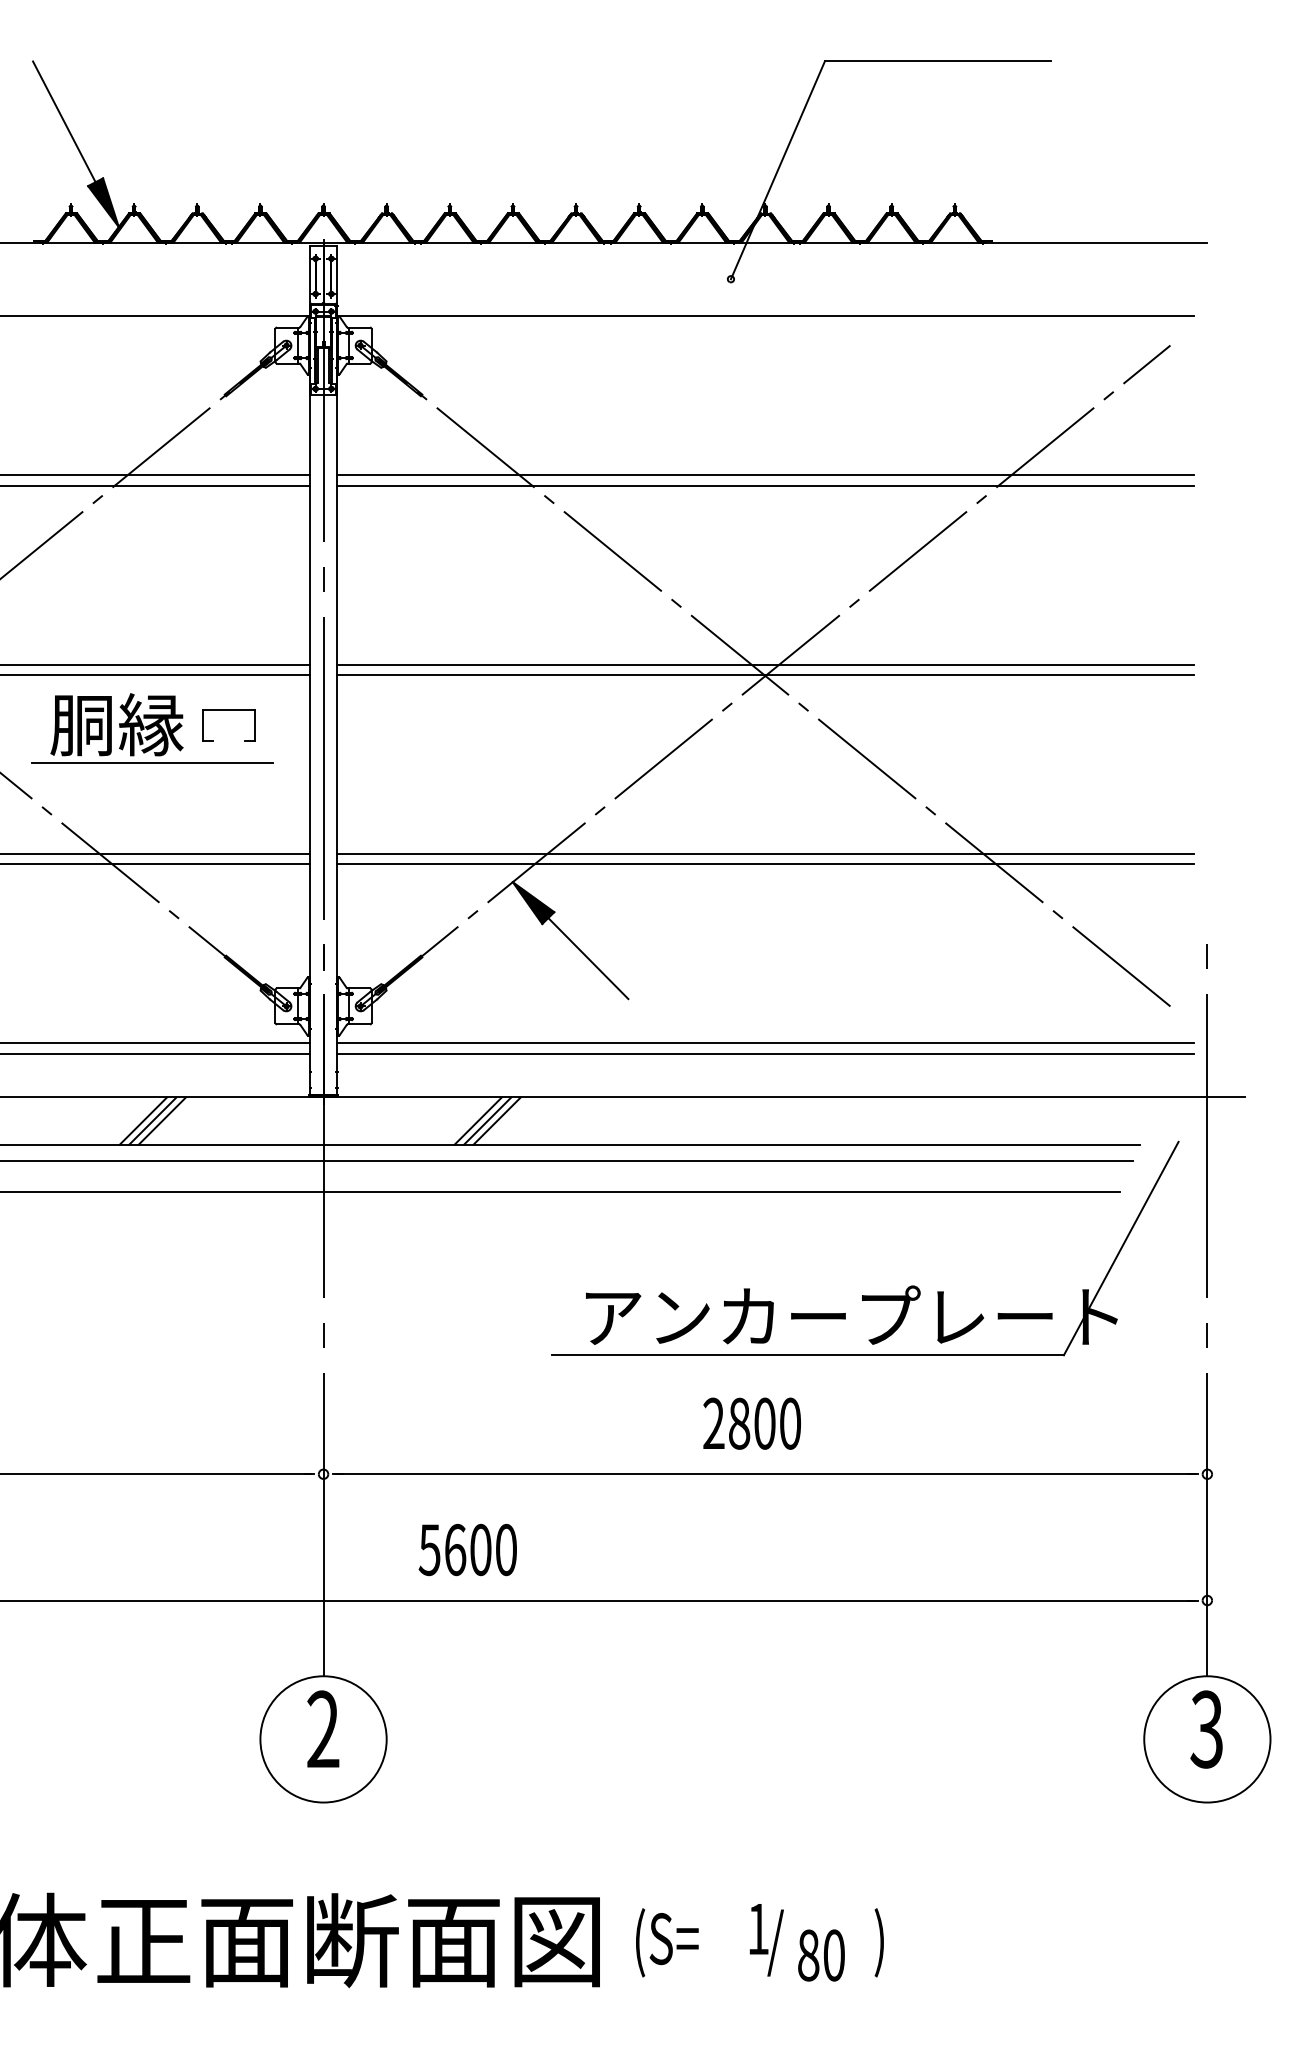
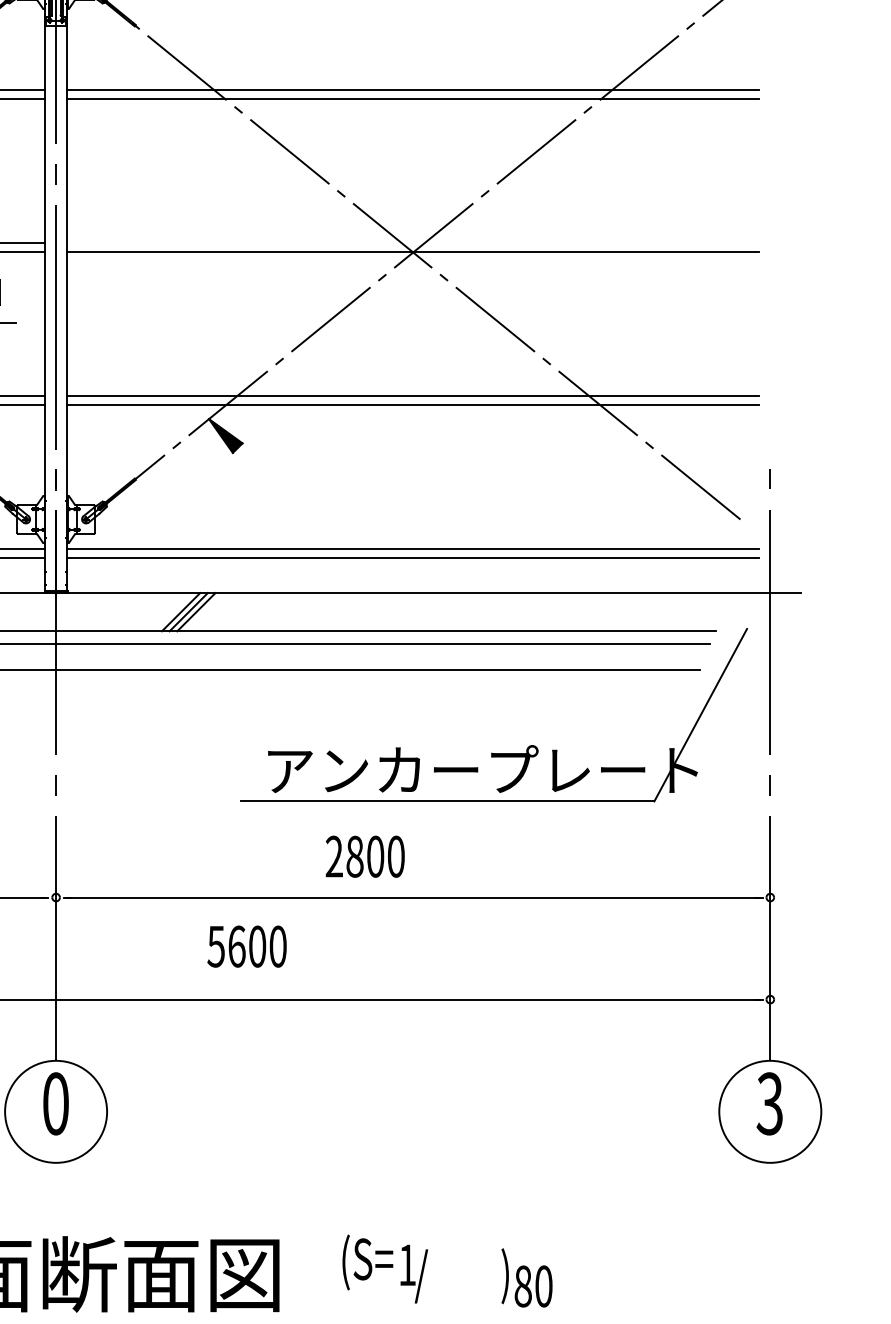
line: (764, 664) -> (412, 243), removed
line: (588, 958) -> (270, 480), removed
text: (751, 1423) -> (364, 856), moved
text: (467, 1550) -> (246, 947), moved
text: (323, 1729) -> (56, 1103), 2 -> 0
text: (667, 1942) -> (367, 1262), moved
text: (821, 1955) -> (533, 1286), moved

